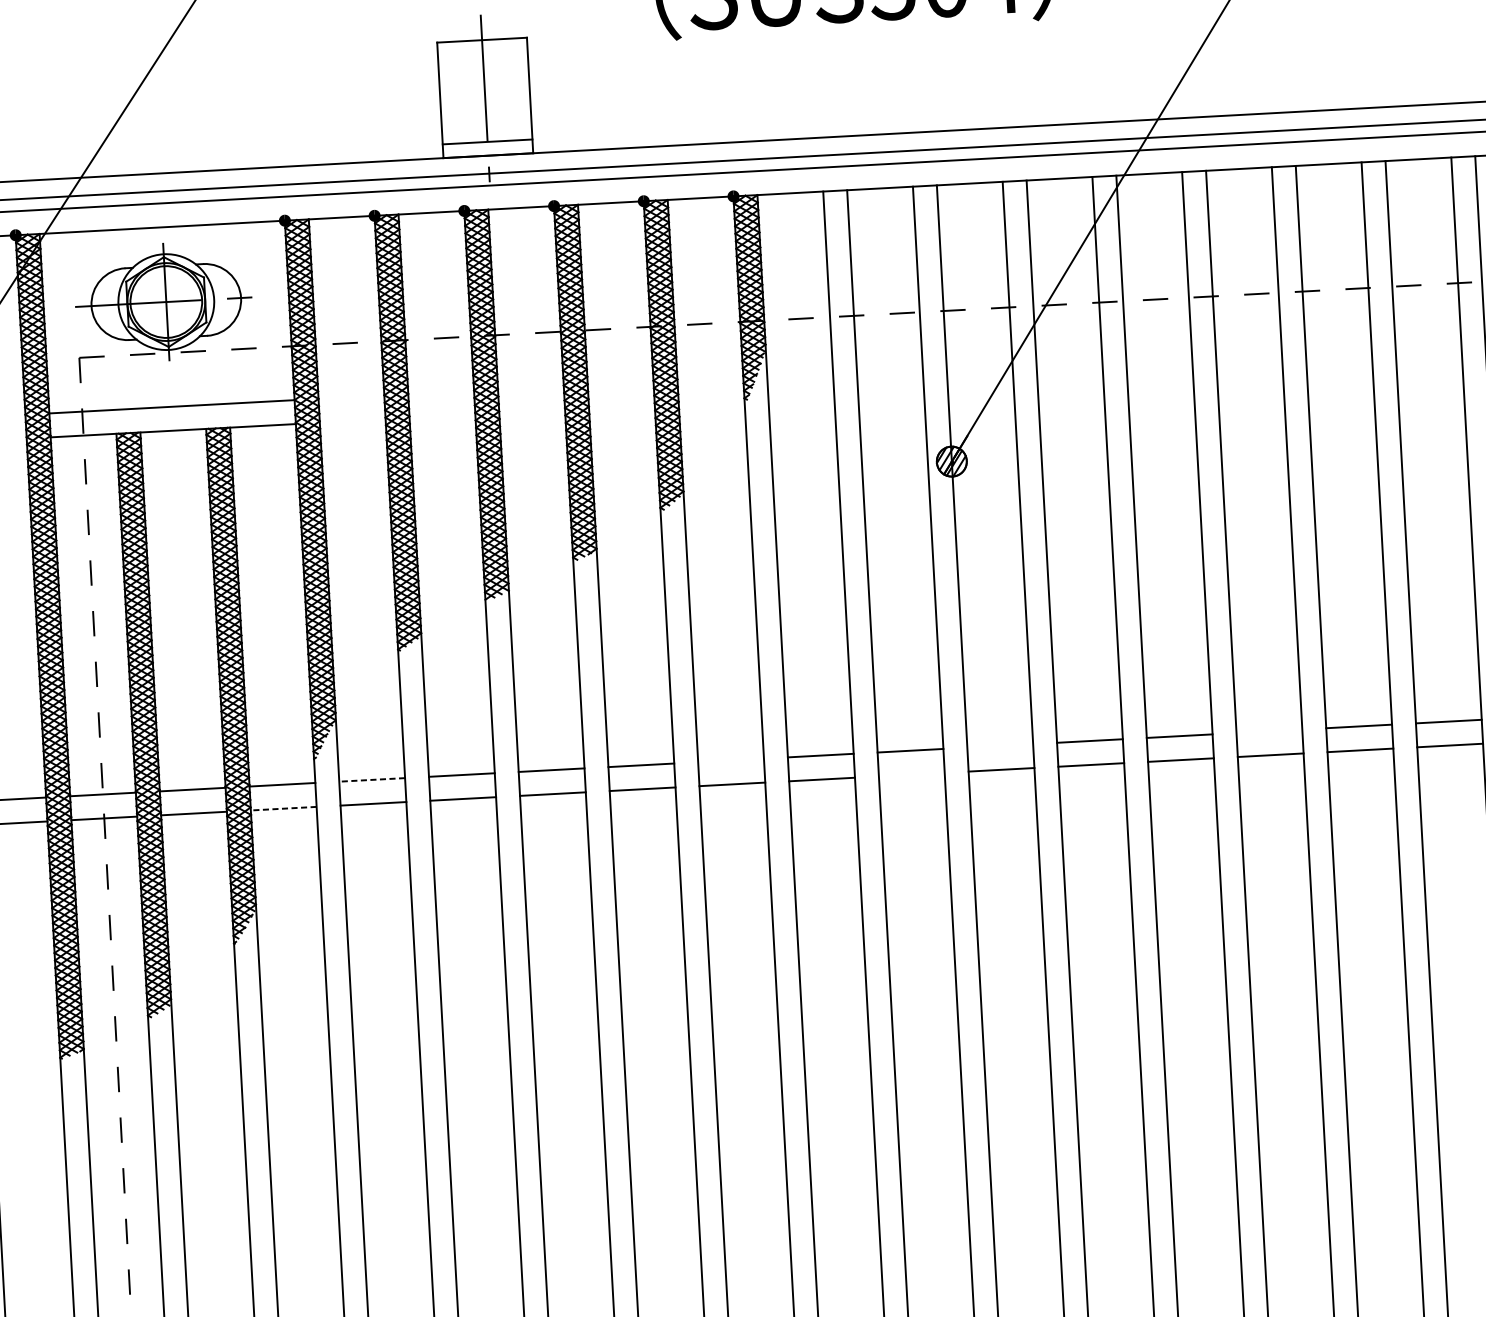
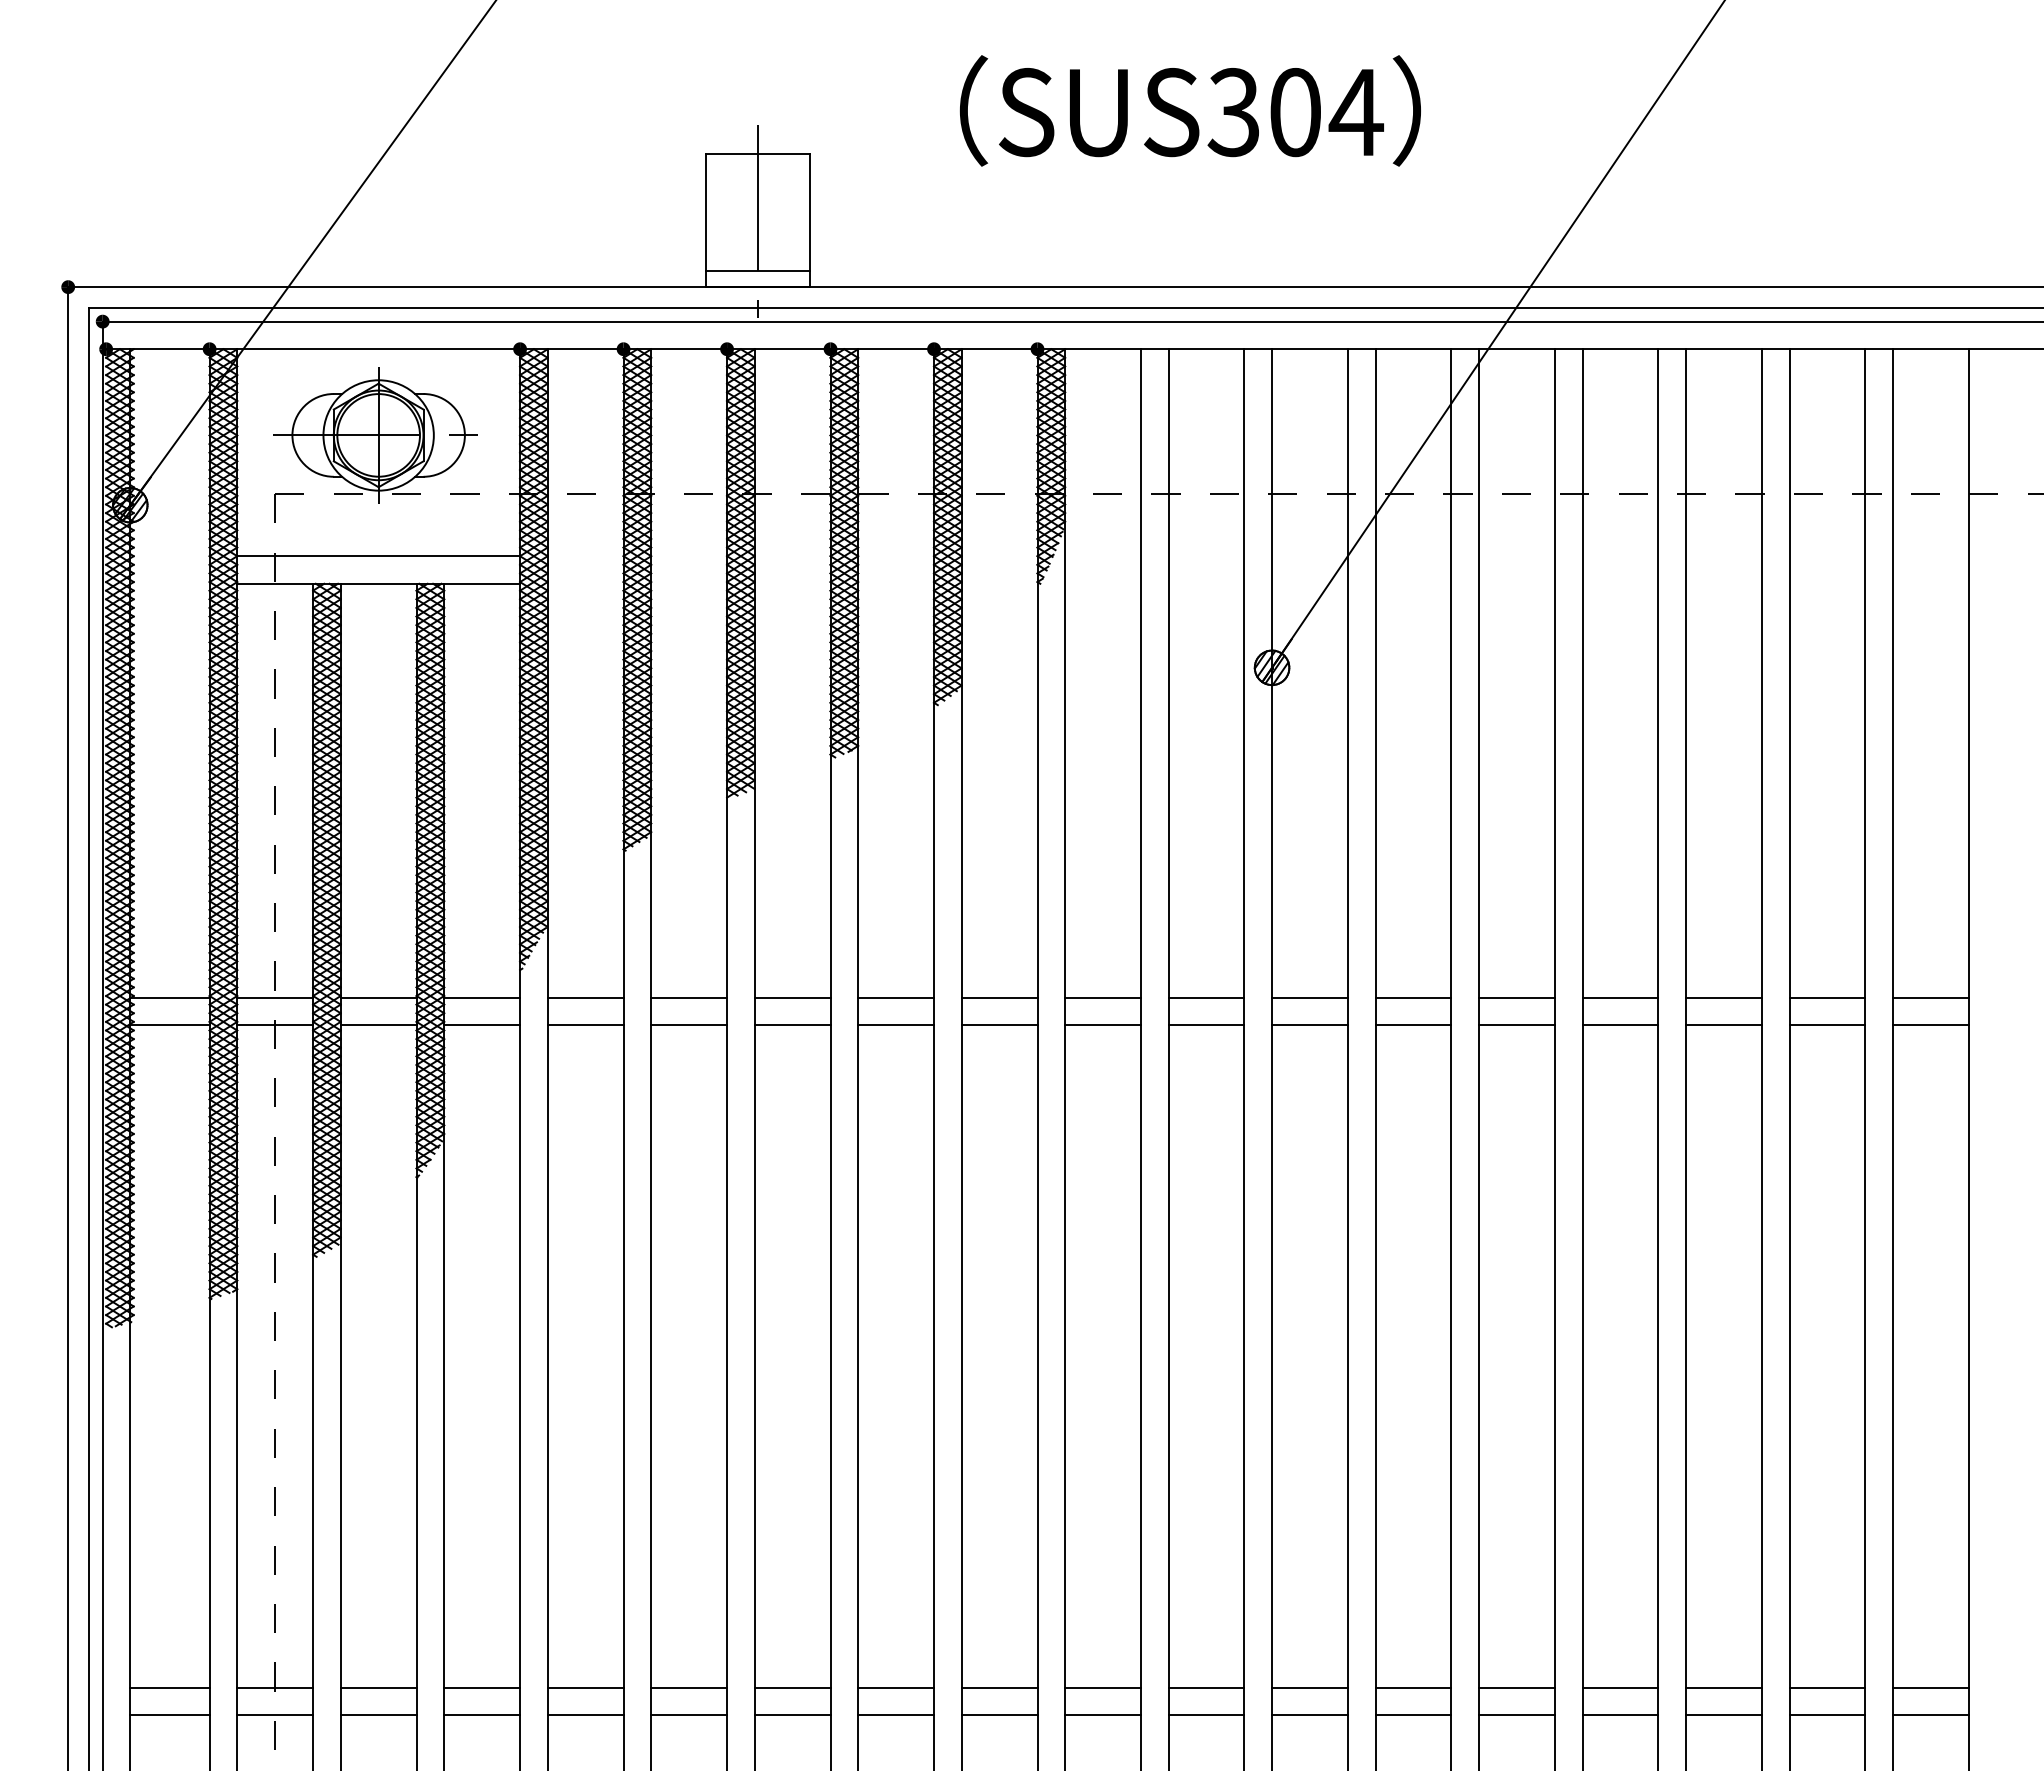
line: (1269, 731) -> (1620, 997), added
line: (999, 745) -> (1309, 997), added
line: (730, 760) -> (999, 997), added
line: (911, 774) -> (1206, 1025), added
line: (372, 779) -> (585, 997), dashed -> solid
line: (284, 808) -> (482, 1025), dashed -> solid

